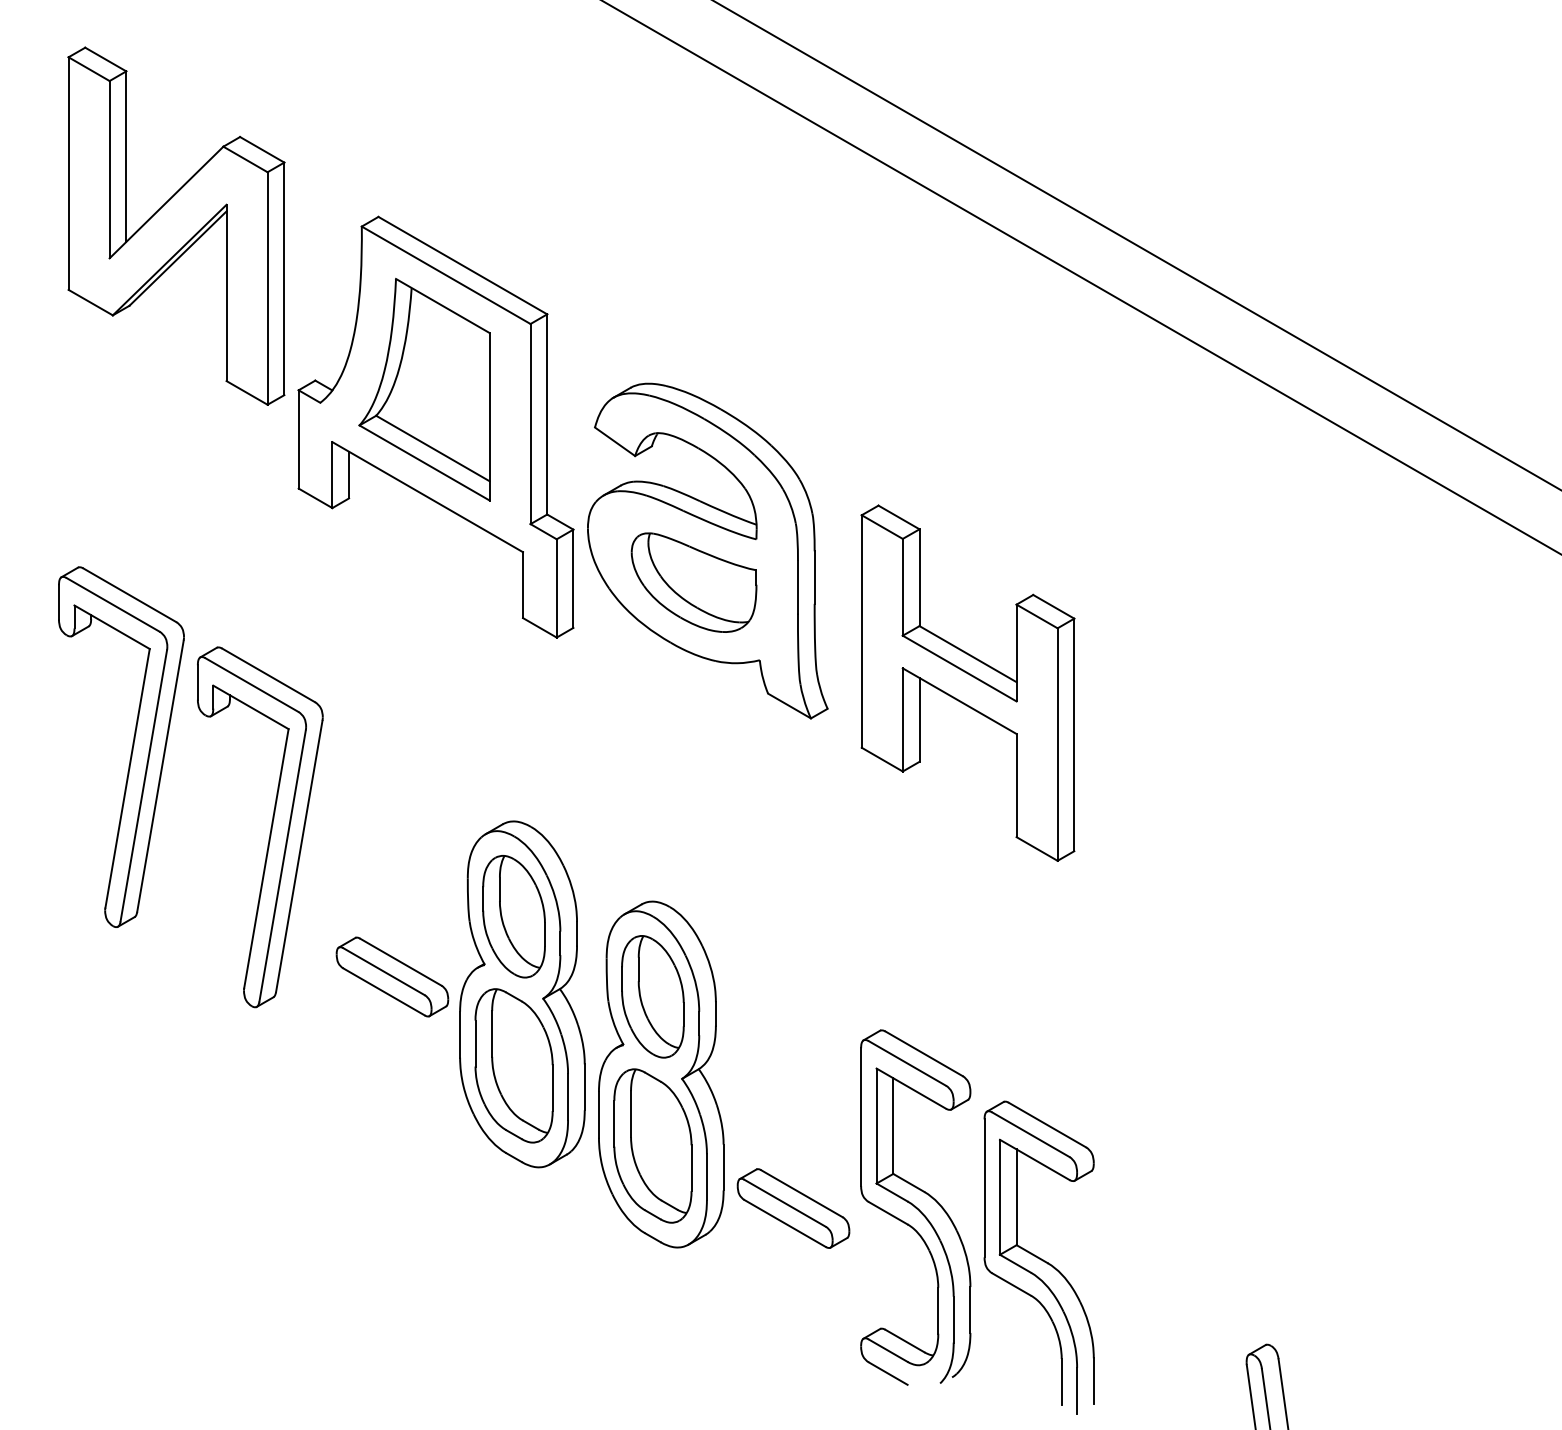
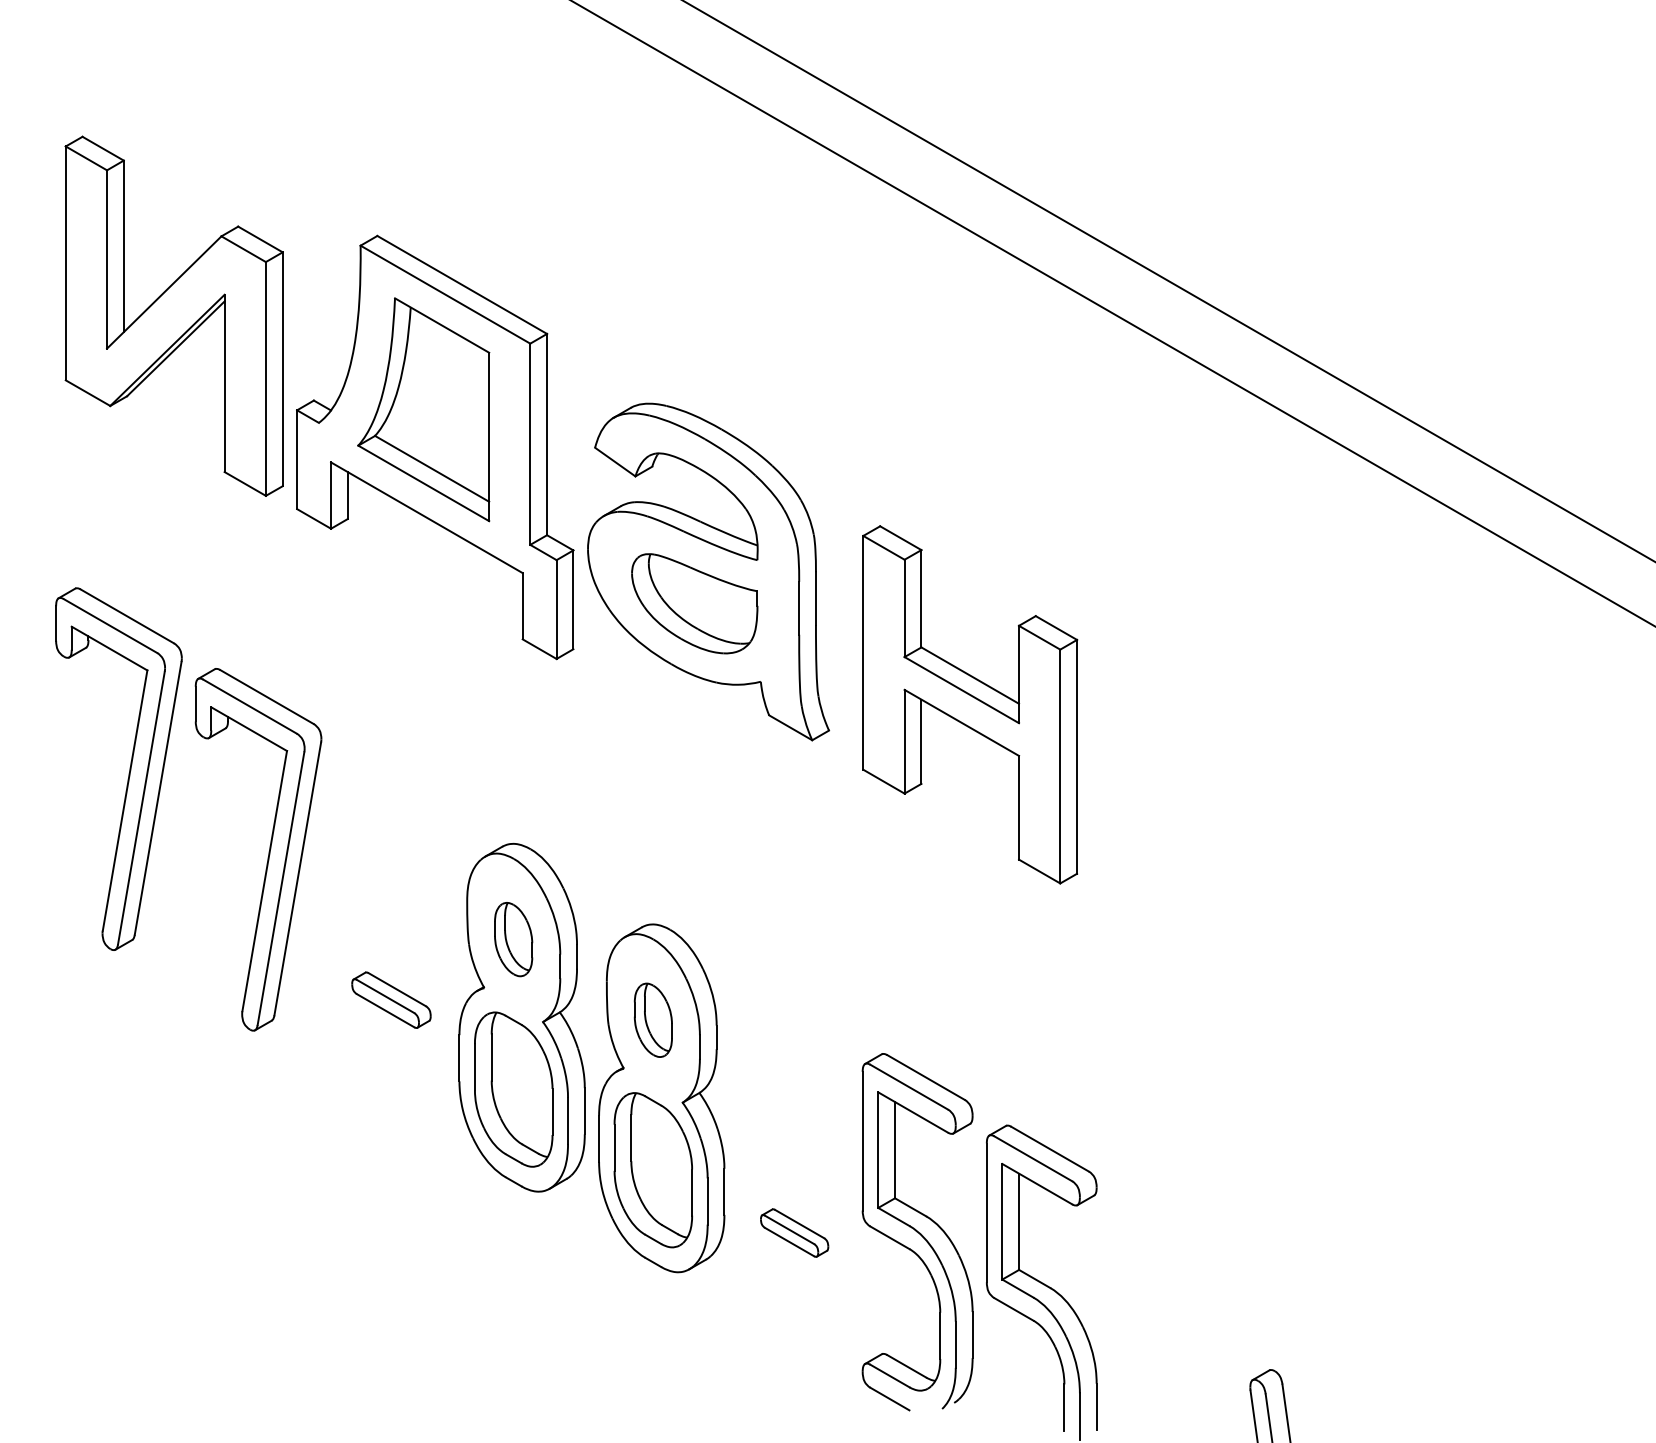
part: (175, 225) -> (173, 315), moved
part: (513, 916) -> (513, 939), size x0.6
part: (392, 976) -> (391, 999), size x0.7
part: (653, 997) -> (653, 1020), size x0.6
part: (793, 1207) -> (794, 1232), size x0.6

